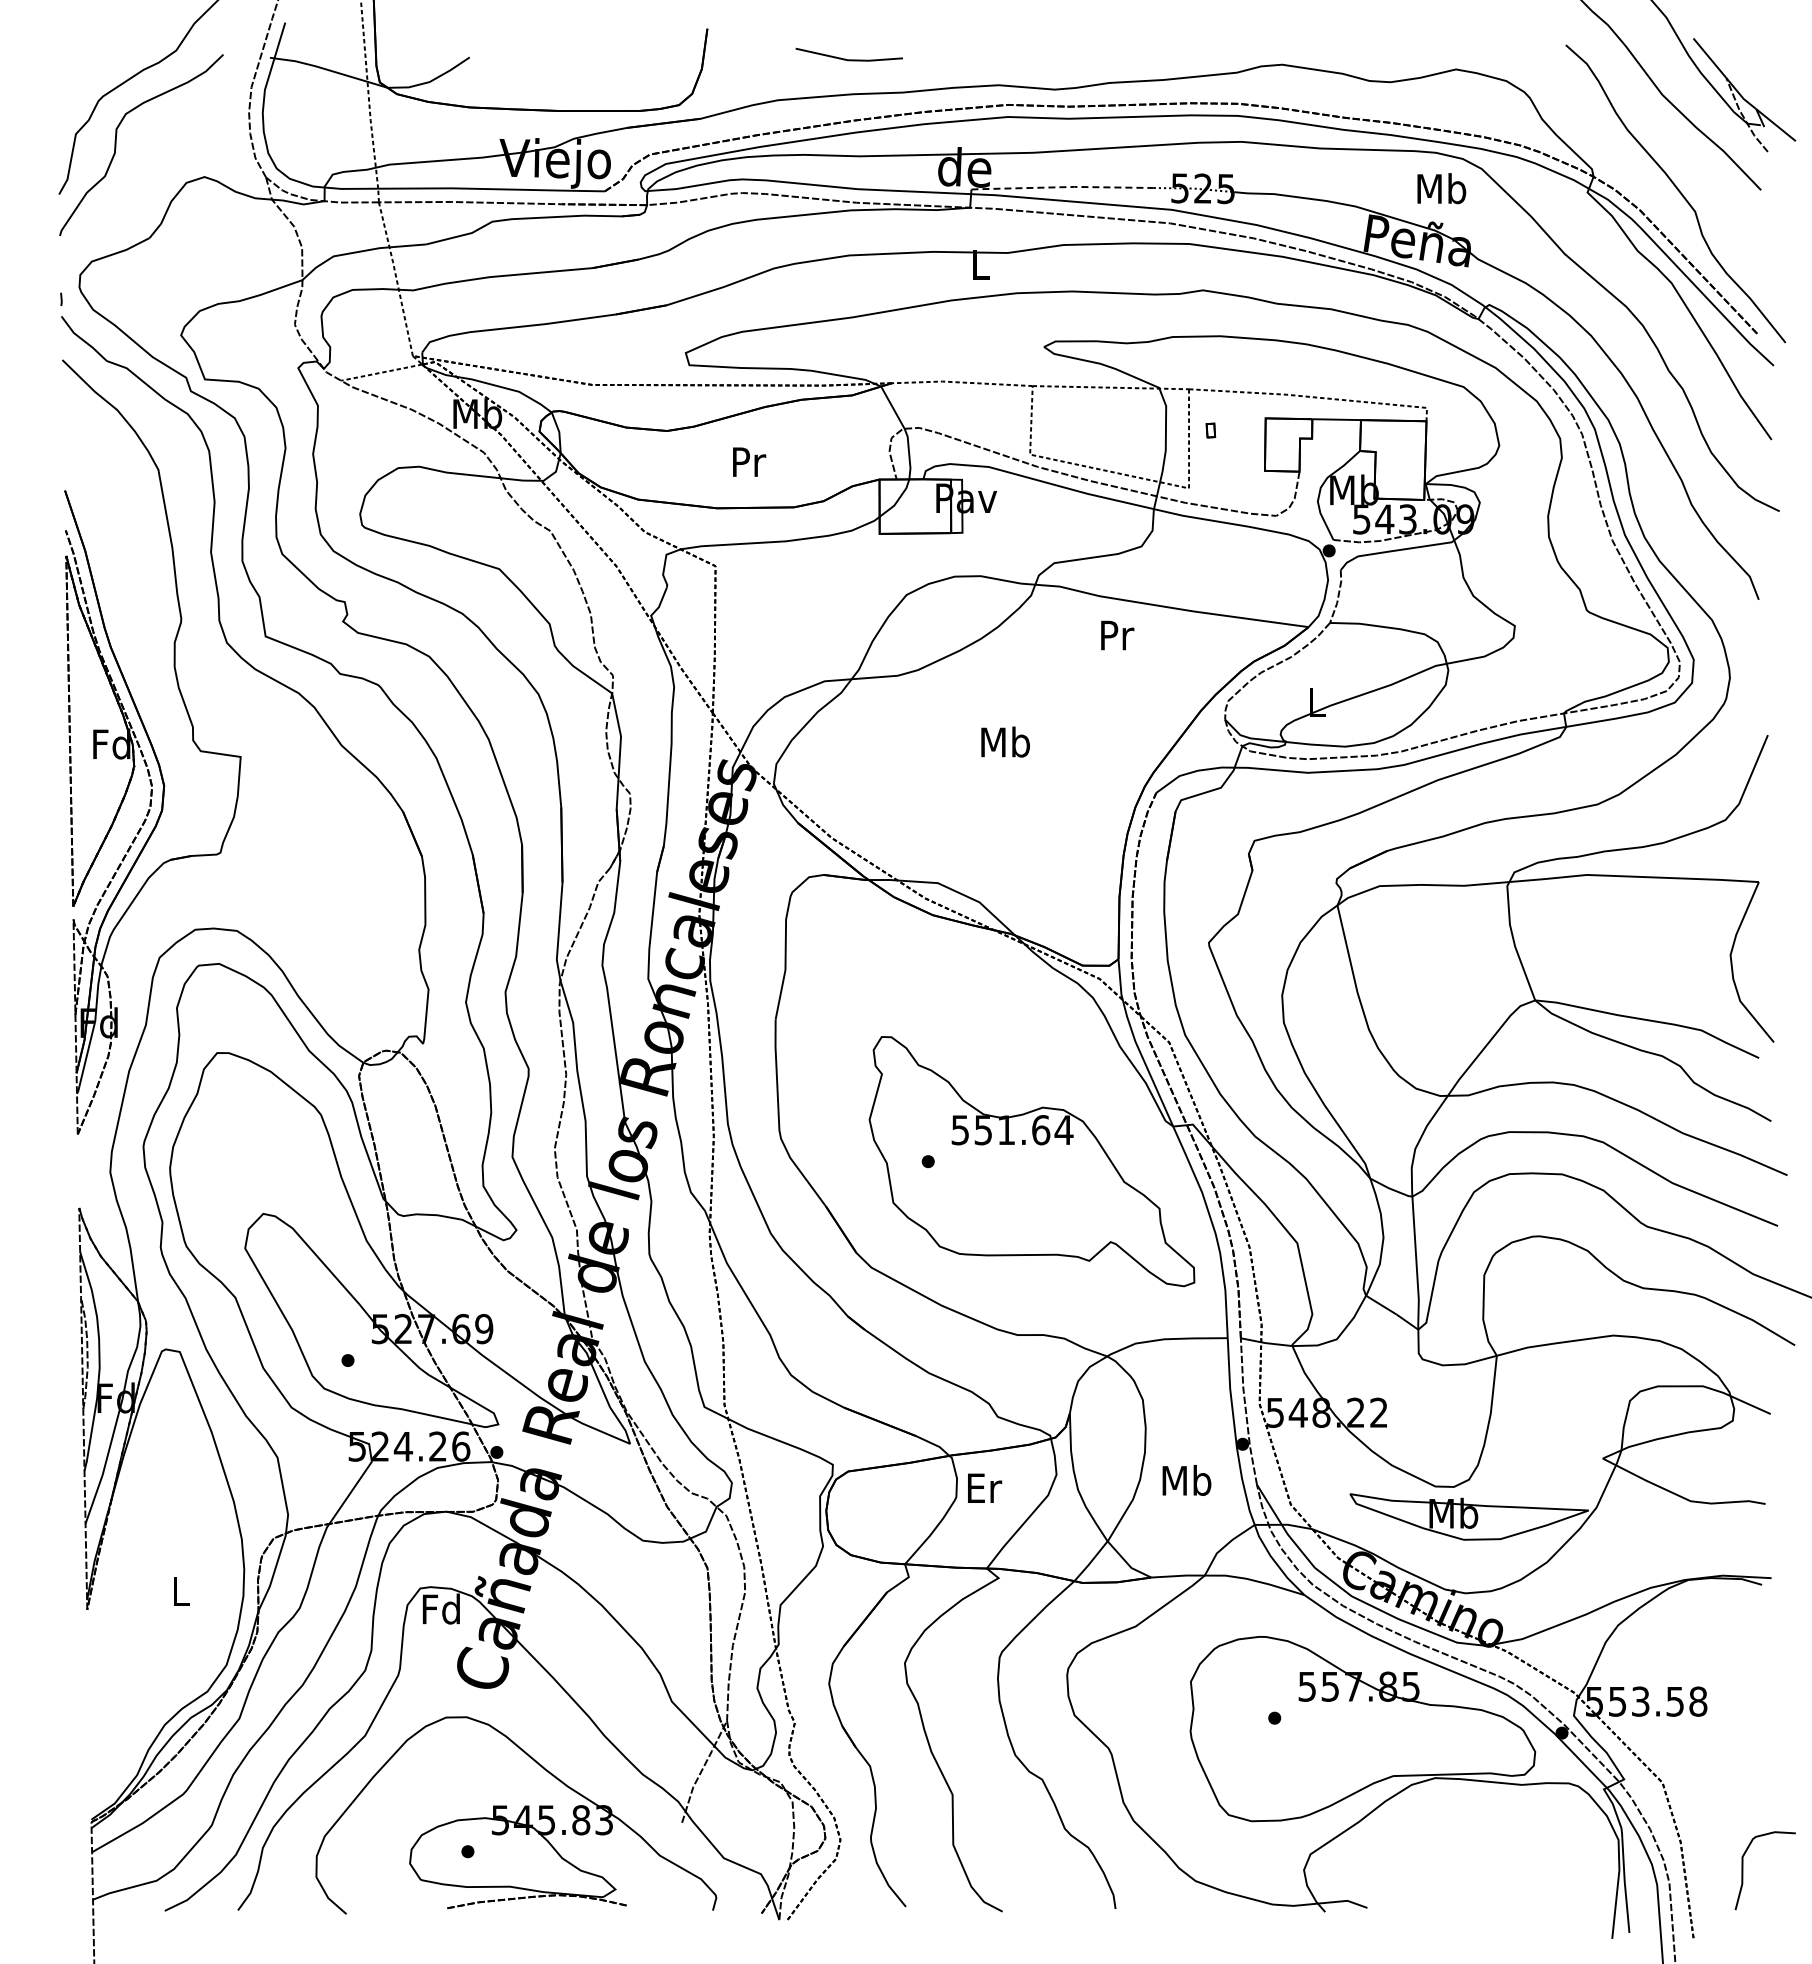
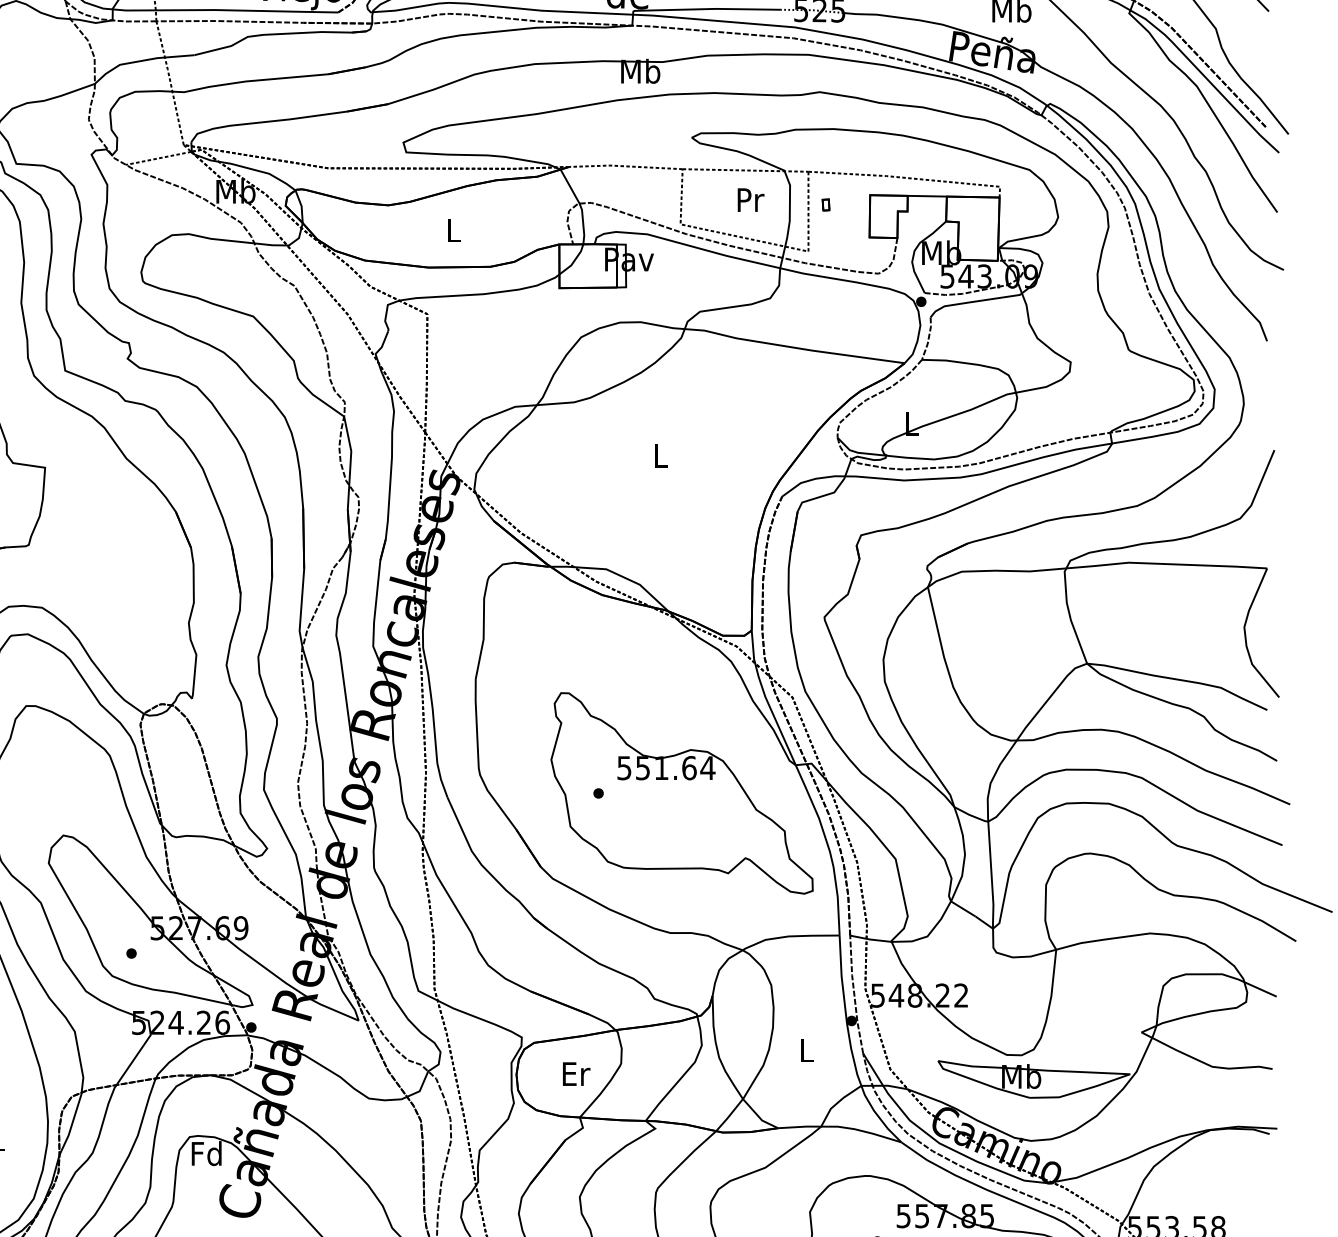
line: (1062, 187) -> (706, 9), dashed -> solid
text: (980, 264) -> (640, 71), L -> Mb
text: (749, 461) -> (454, 229), Pr -> L
text: (1117, 635) -> (750, 200), moved
text: (1005, 741) -> (660, 455), Mb -> L
text: (1186, 1480) -> (806, 1050), Mb -> L
text: (985, 1487) -> (577, 1073), moved

